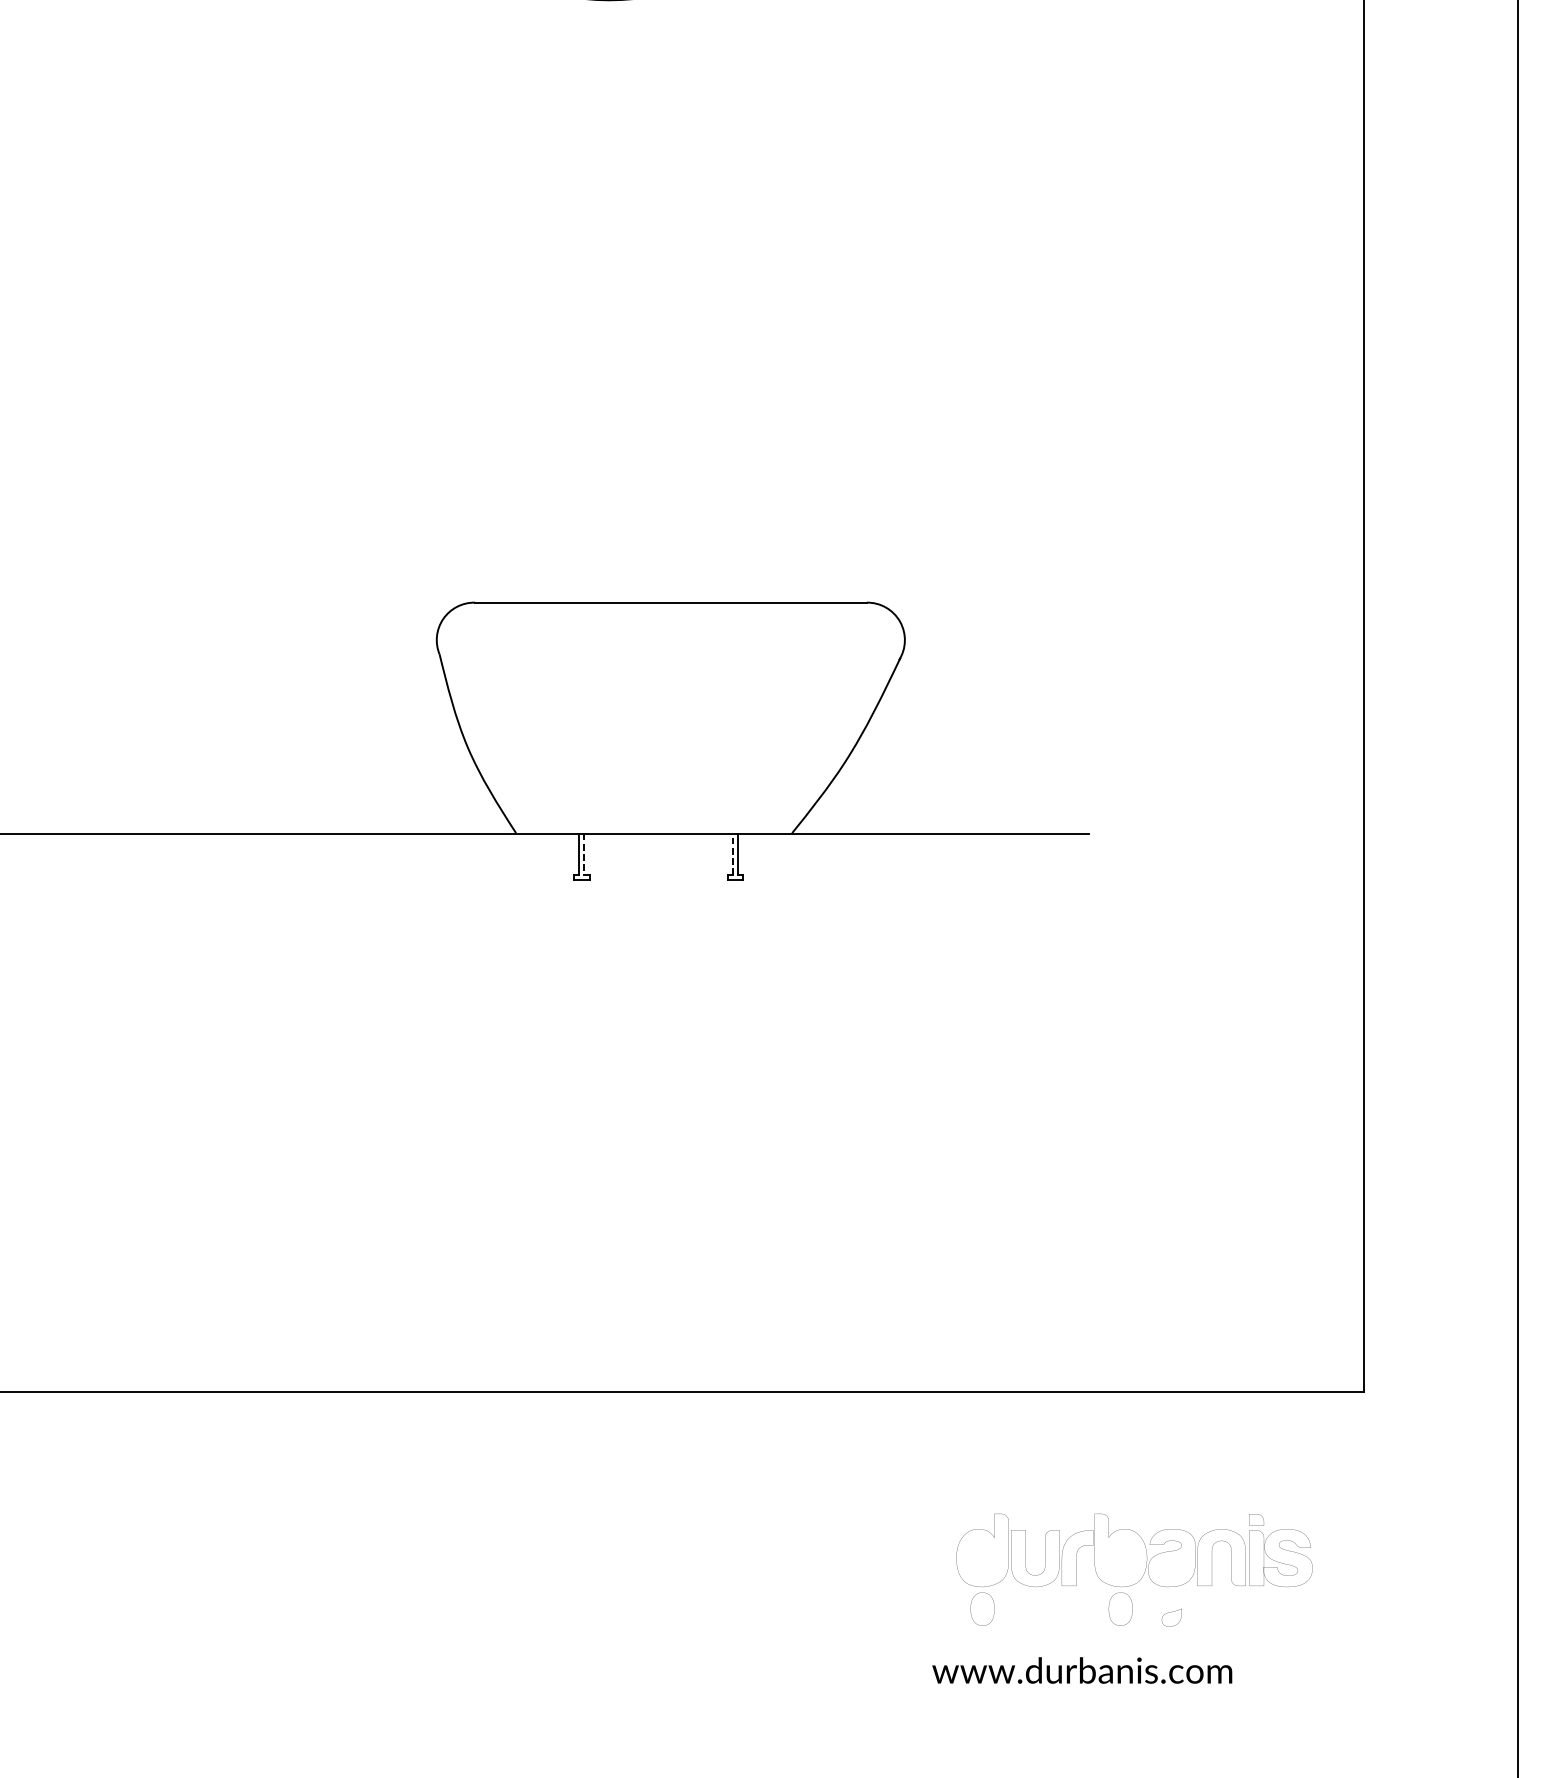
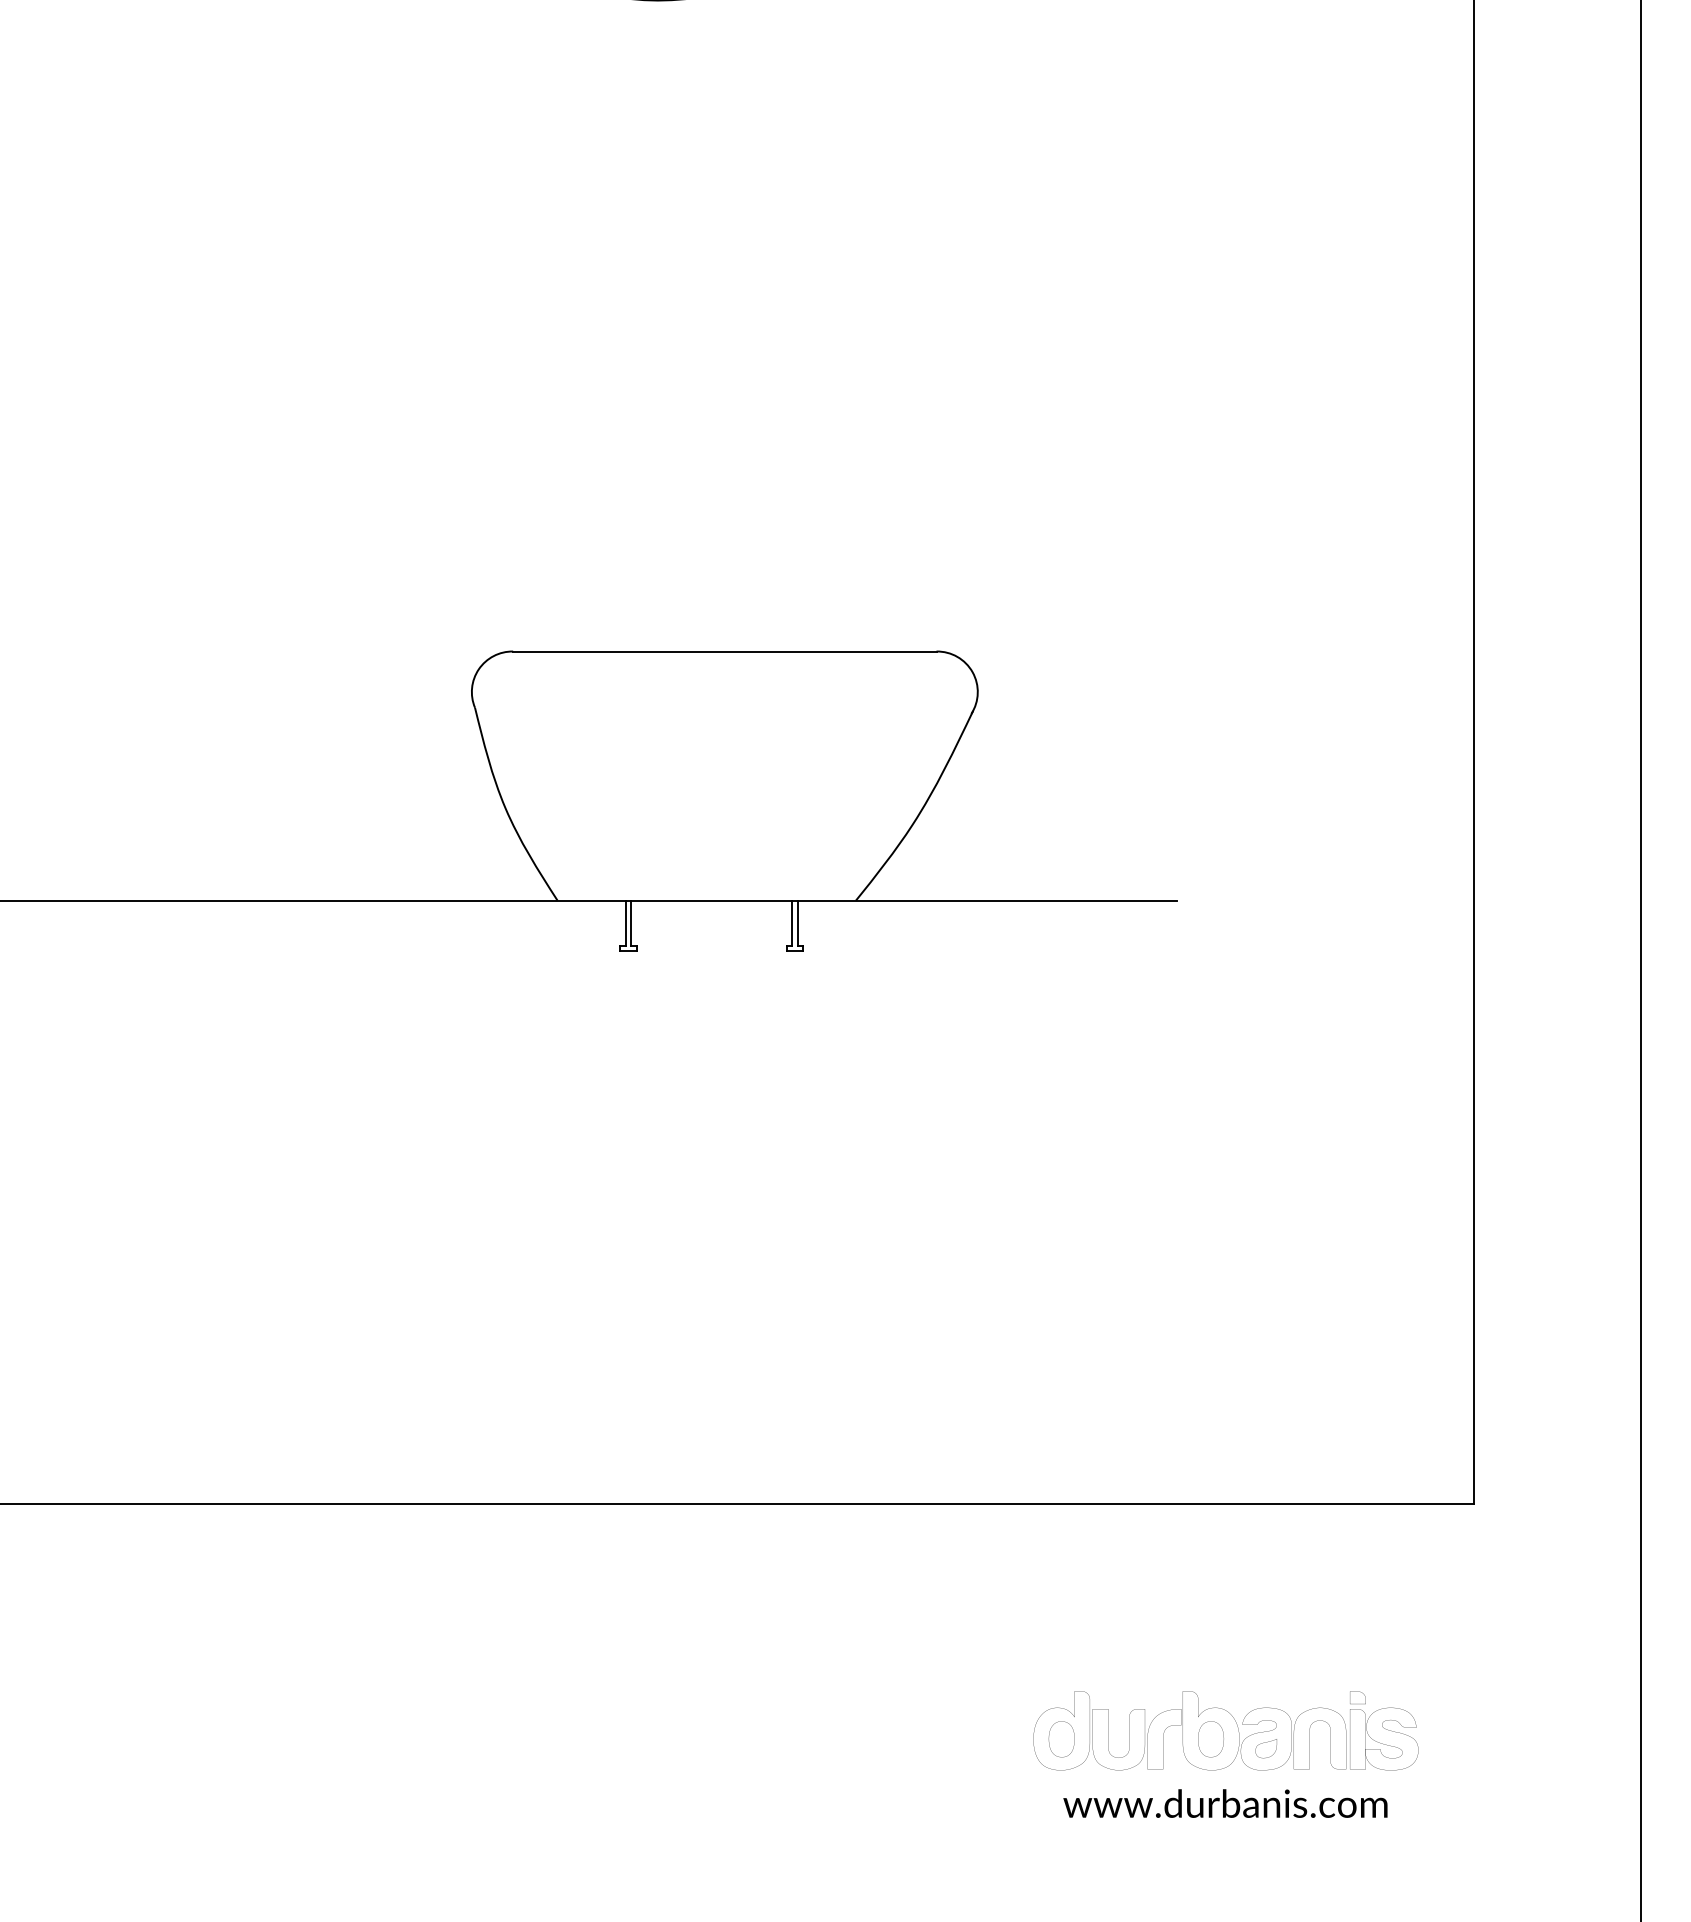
line: (733, 854) -> (792, 923), dashed -> solid
line: (584, 855) -> (631, 924), dashed -> solid
part: (1134, 1550) -> (1225, 1730), moved
text: (1082, 1670) -> (1225, 1803), moved

